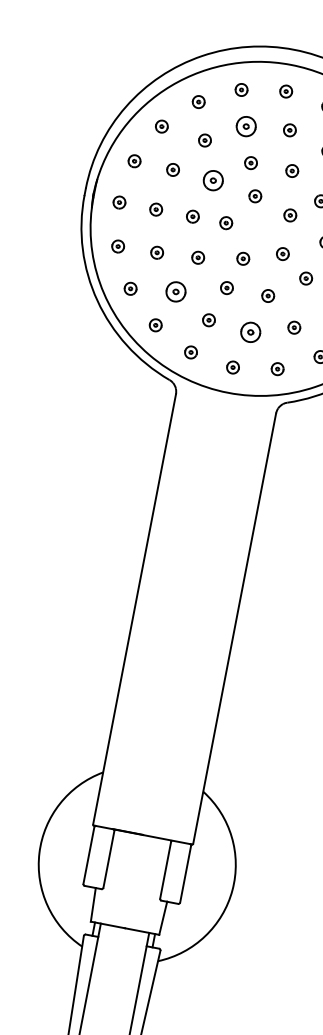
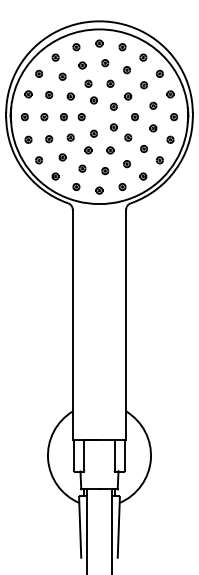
part: (246, 126) -> (82, 65), size x0.62
part: (212, 180) -> (70, 96), size x0.62
part: (175, 292) -> (62, 157), size x0.62
part: (251, 333) -> (105, 171), size x0.62

